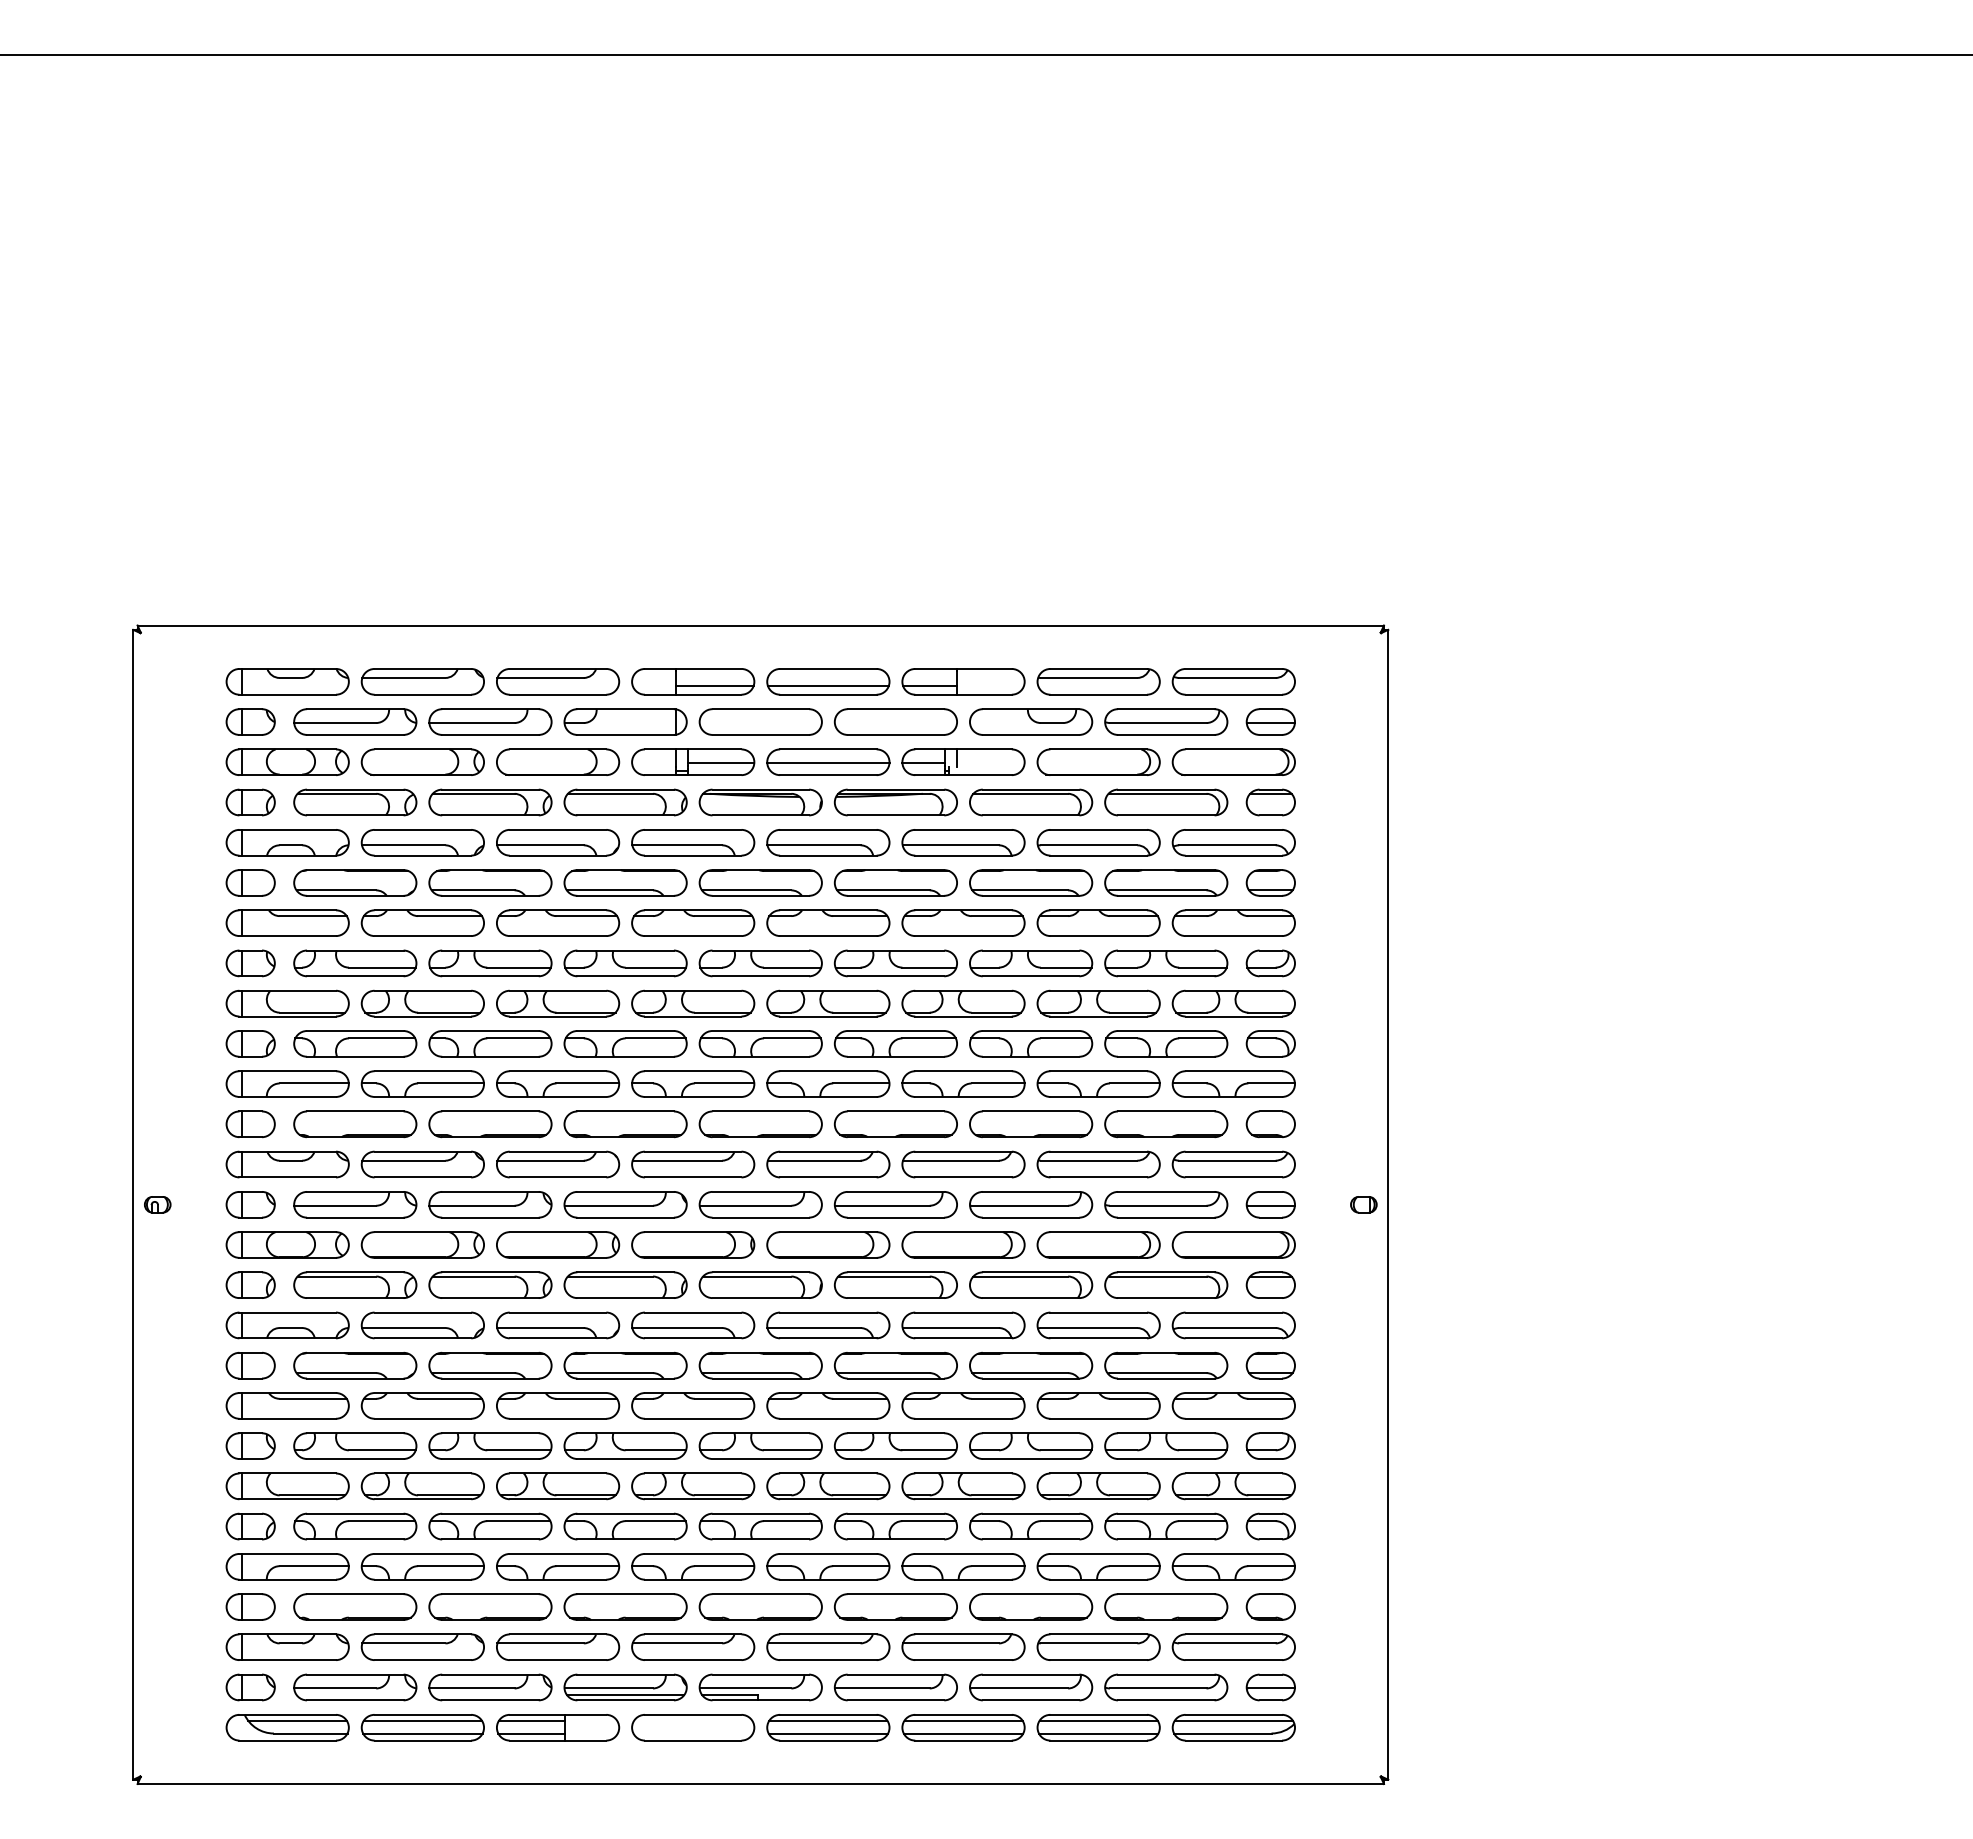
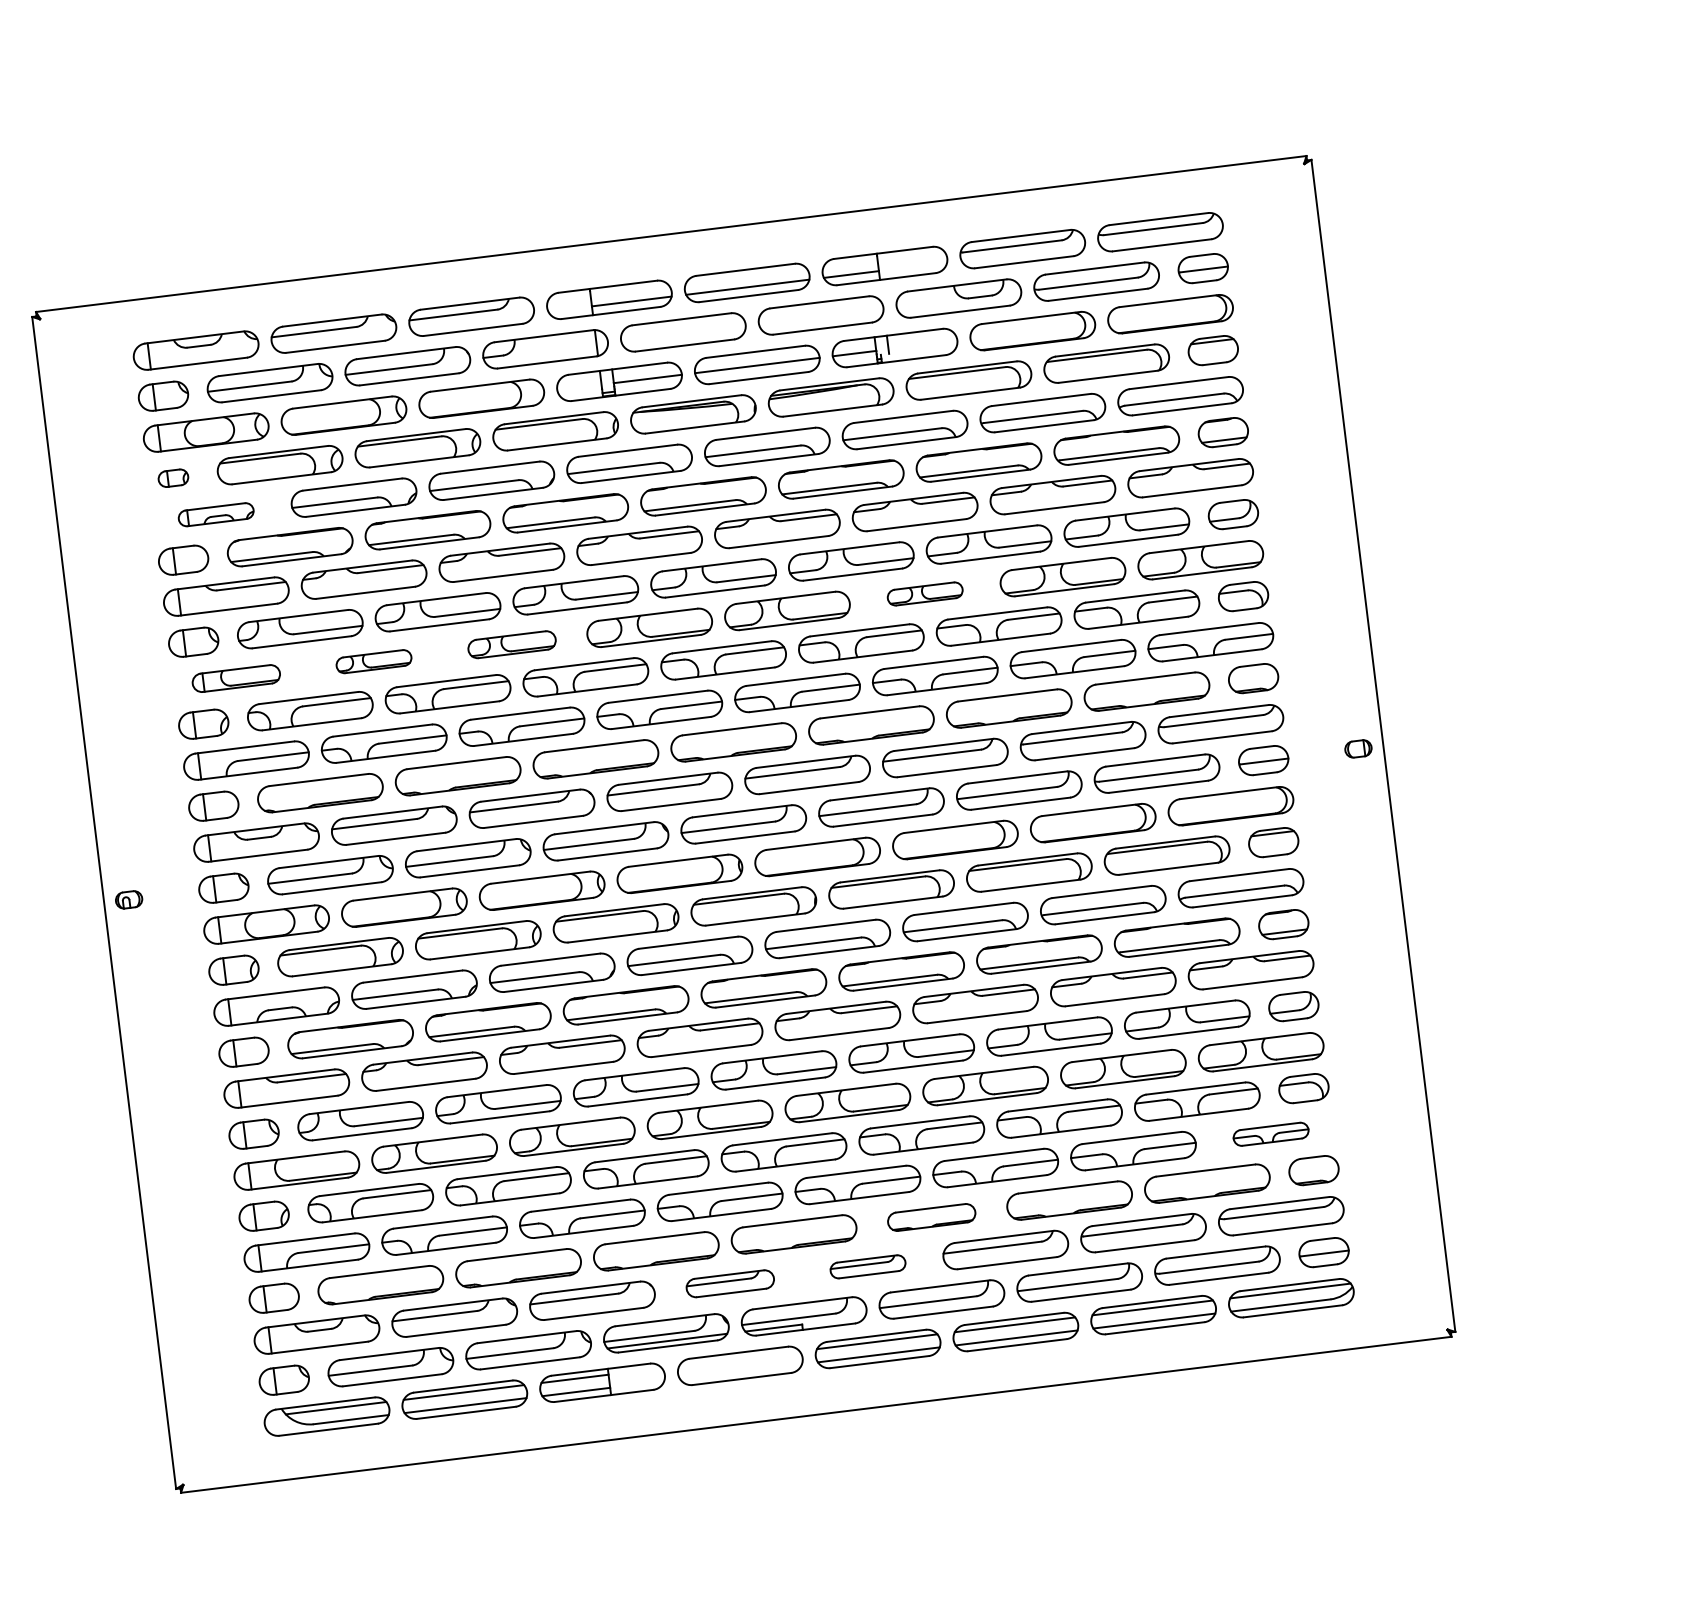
part: (250, 802) -> (173, 478), size x0.6
part: (287, 842) -> (216, 514), size x0.6
part: (287, 1003) -> (236, 678), size x0.7
part: (422, 1003) -> (373, 661), size x0.6
part: (558, 1003) -> (512, 644), size x0.7
part: (963, 1003) -> (925, 593), size x0.6
part: (1233, 1566) -> (1270, 1133), size x0.6
part: (895, 1606) -> (931, 1217), size x0.7
part: (693, 1646) -> (730, 1283), size x0.7
part: (828, 1646) -> (868, 1266), size x0.6

